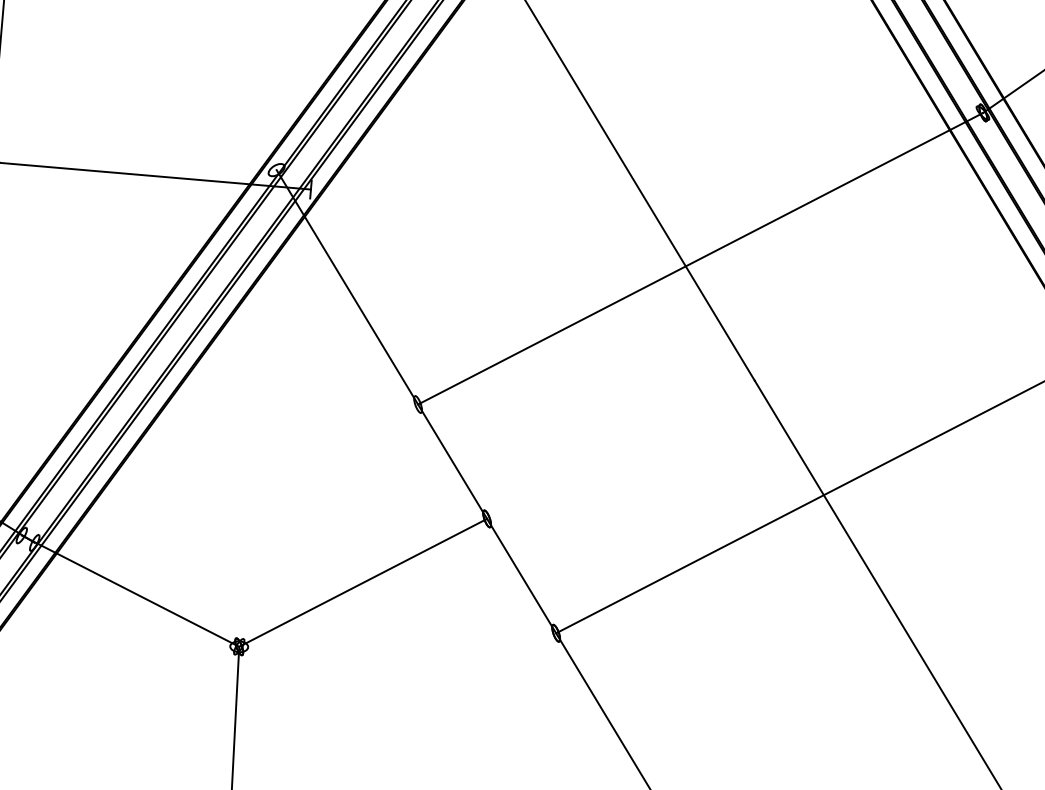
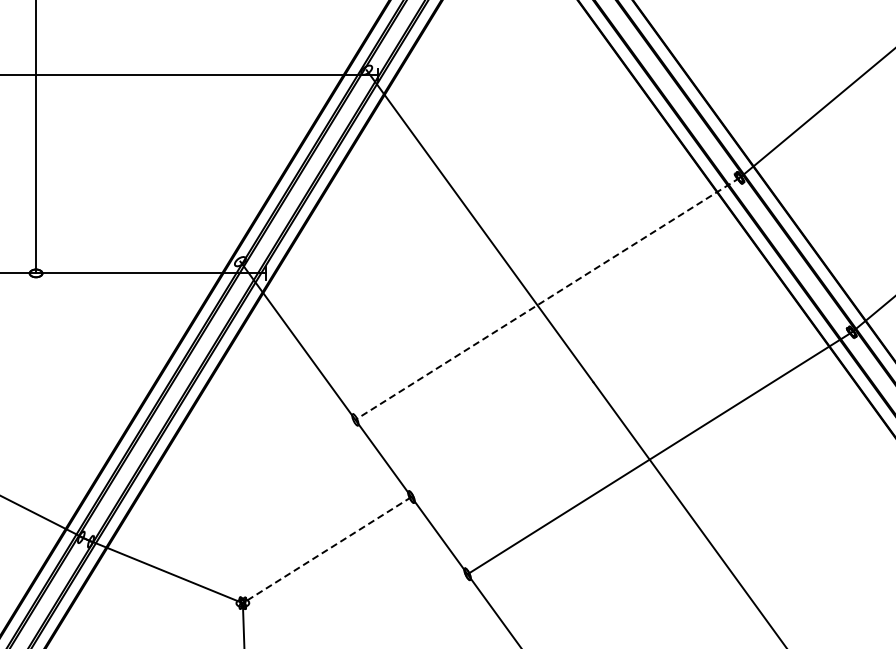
line: (700, 259) -> (547, 299), solid -> dashed
line: (363, 583) -> (327, 550), solid -> dashed

